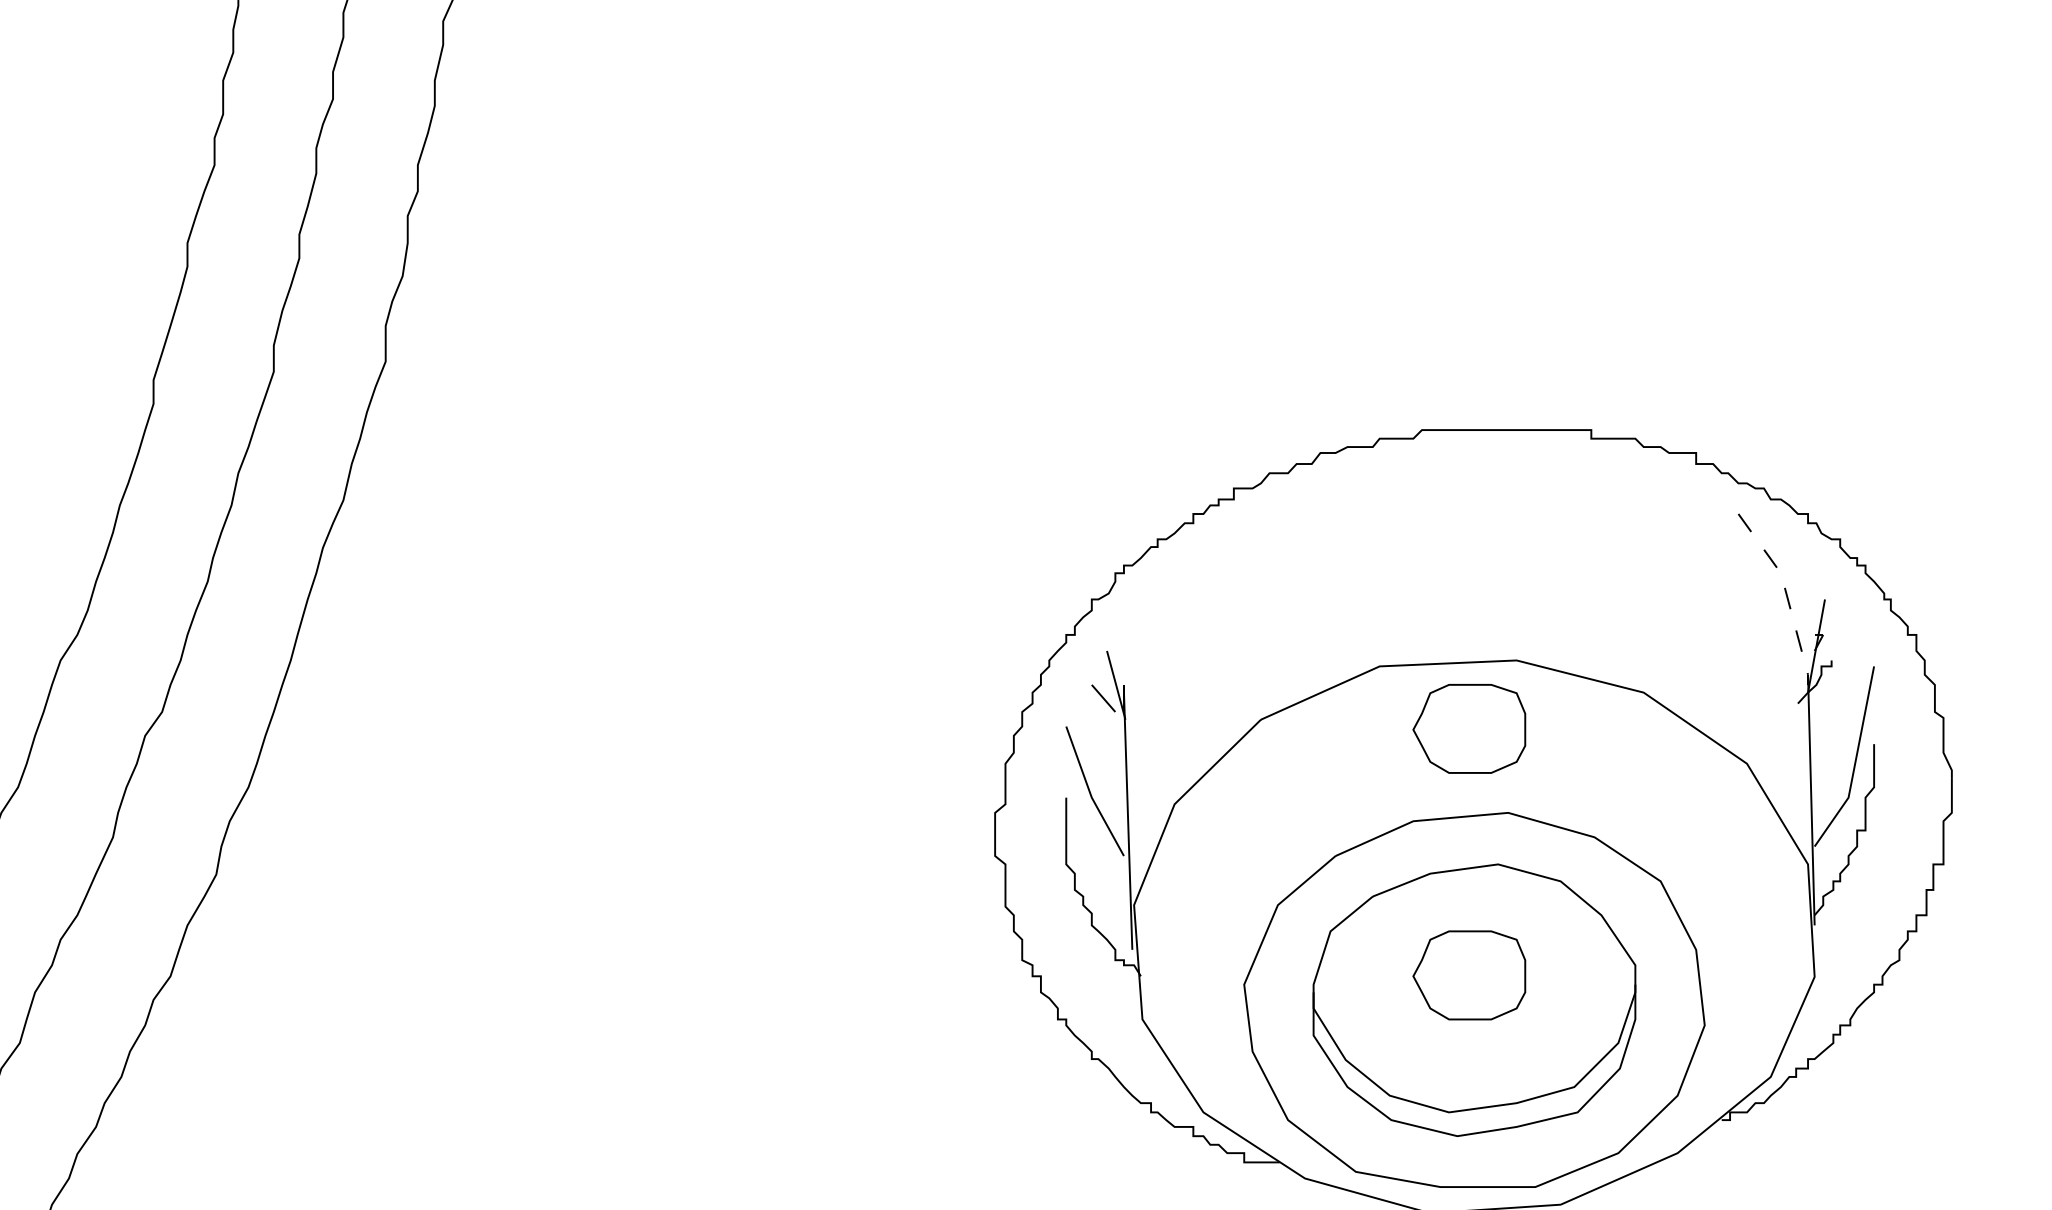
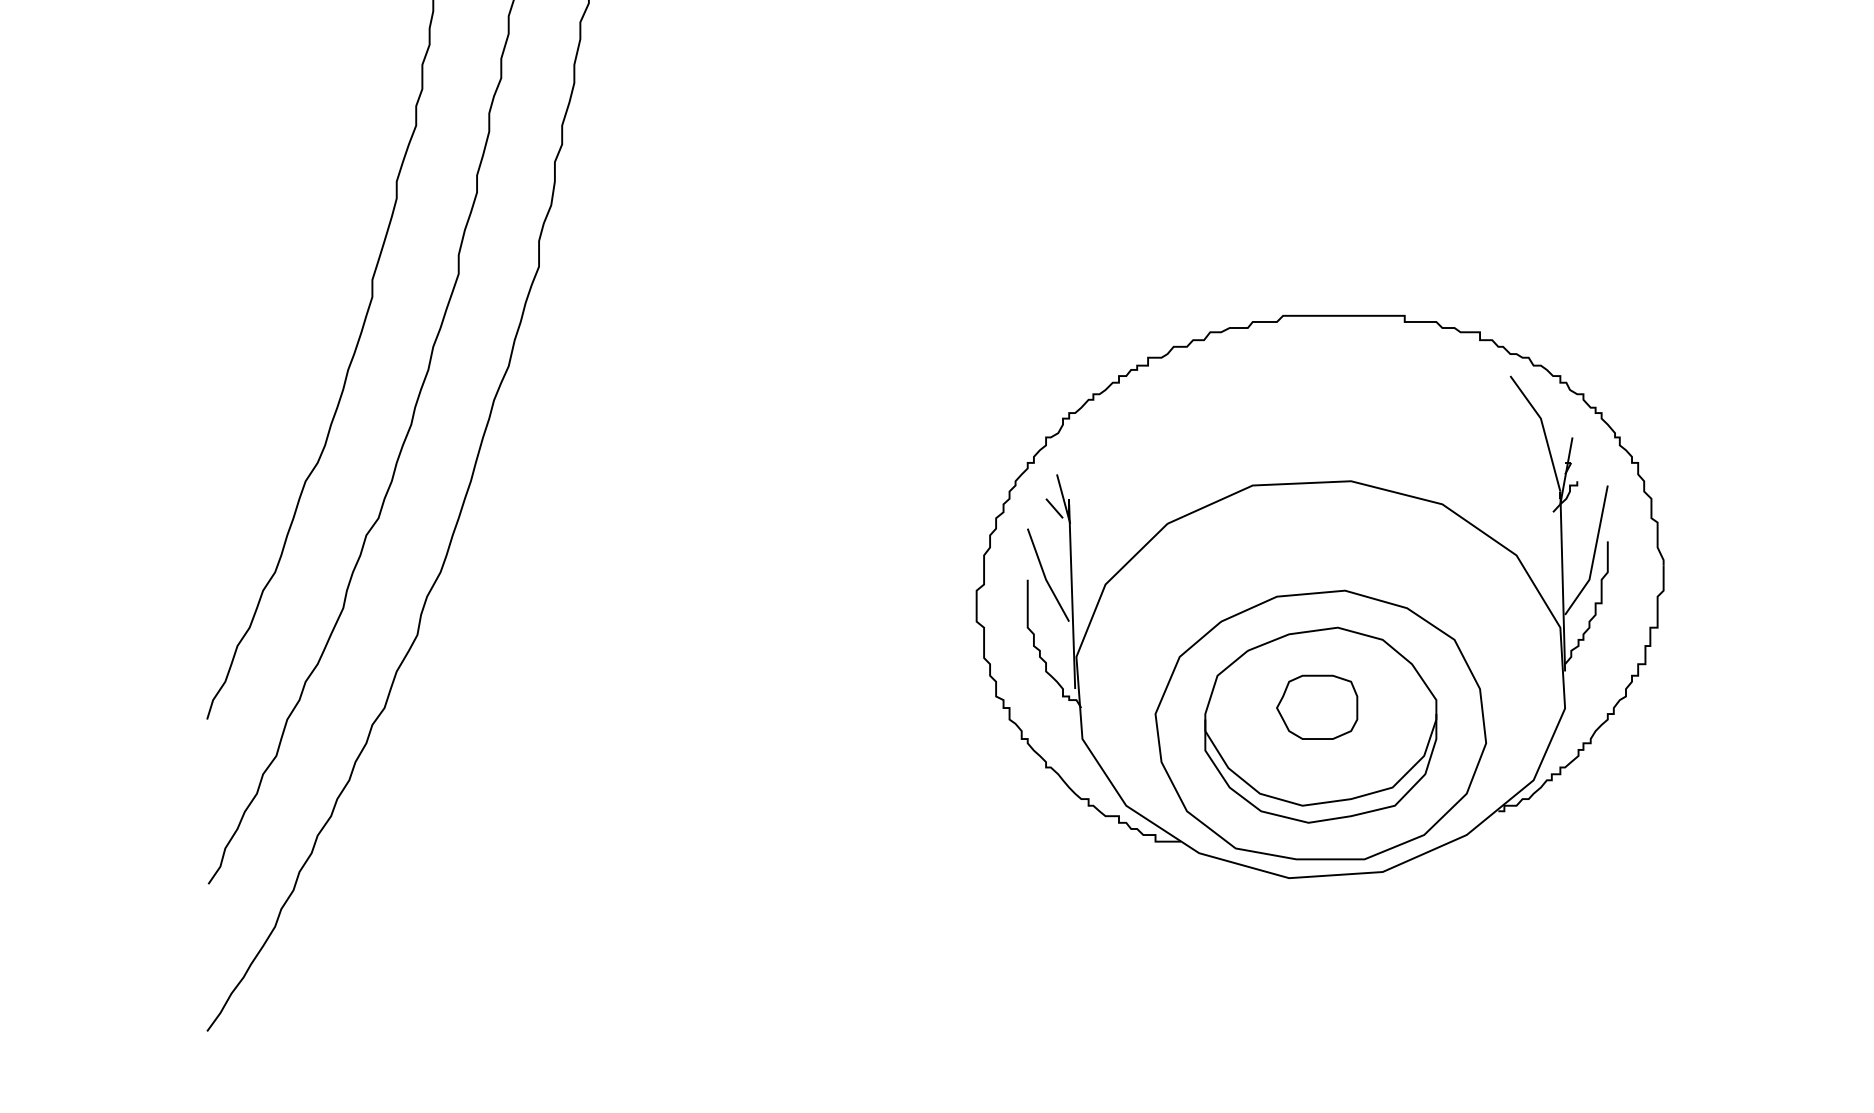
line: (1784, 588) -> (1543, 429), dashed -> solid
part: (1469, 727) -> (1317, 529), removed

